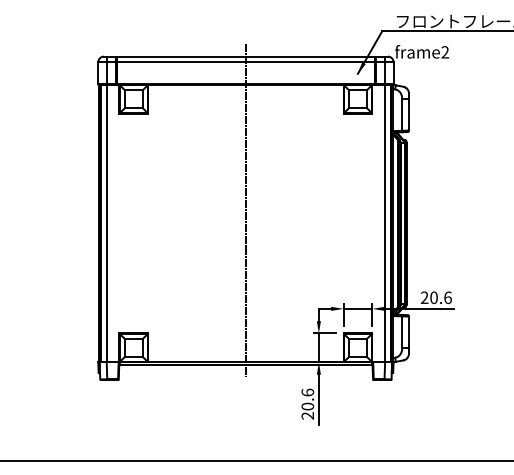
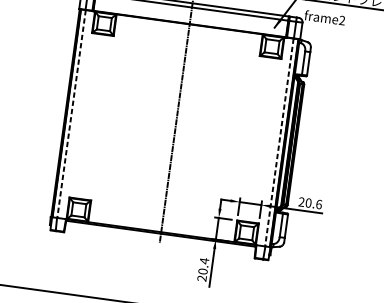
line: (107, 223) -> (71, 114), solid -> dashed
line: (384, 223) -> (279, 142), solid -> dashed
text: (307, 392) -> (204, 260), 20.6 -> 20.4

